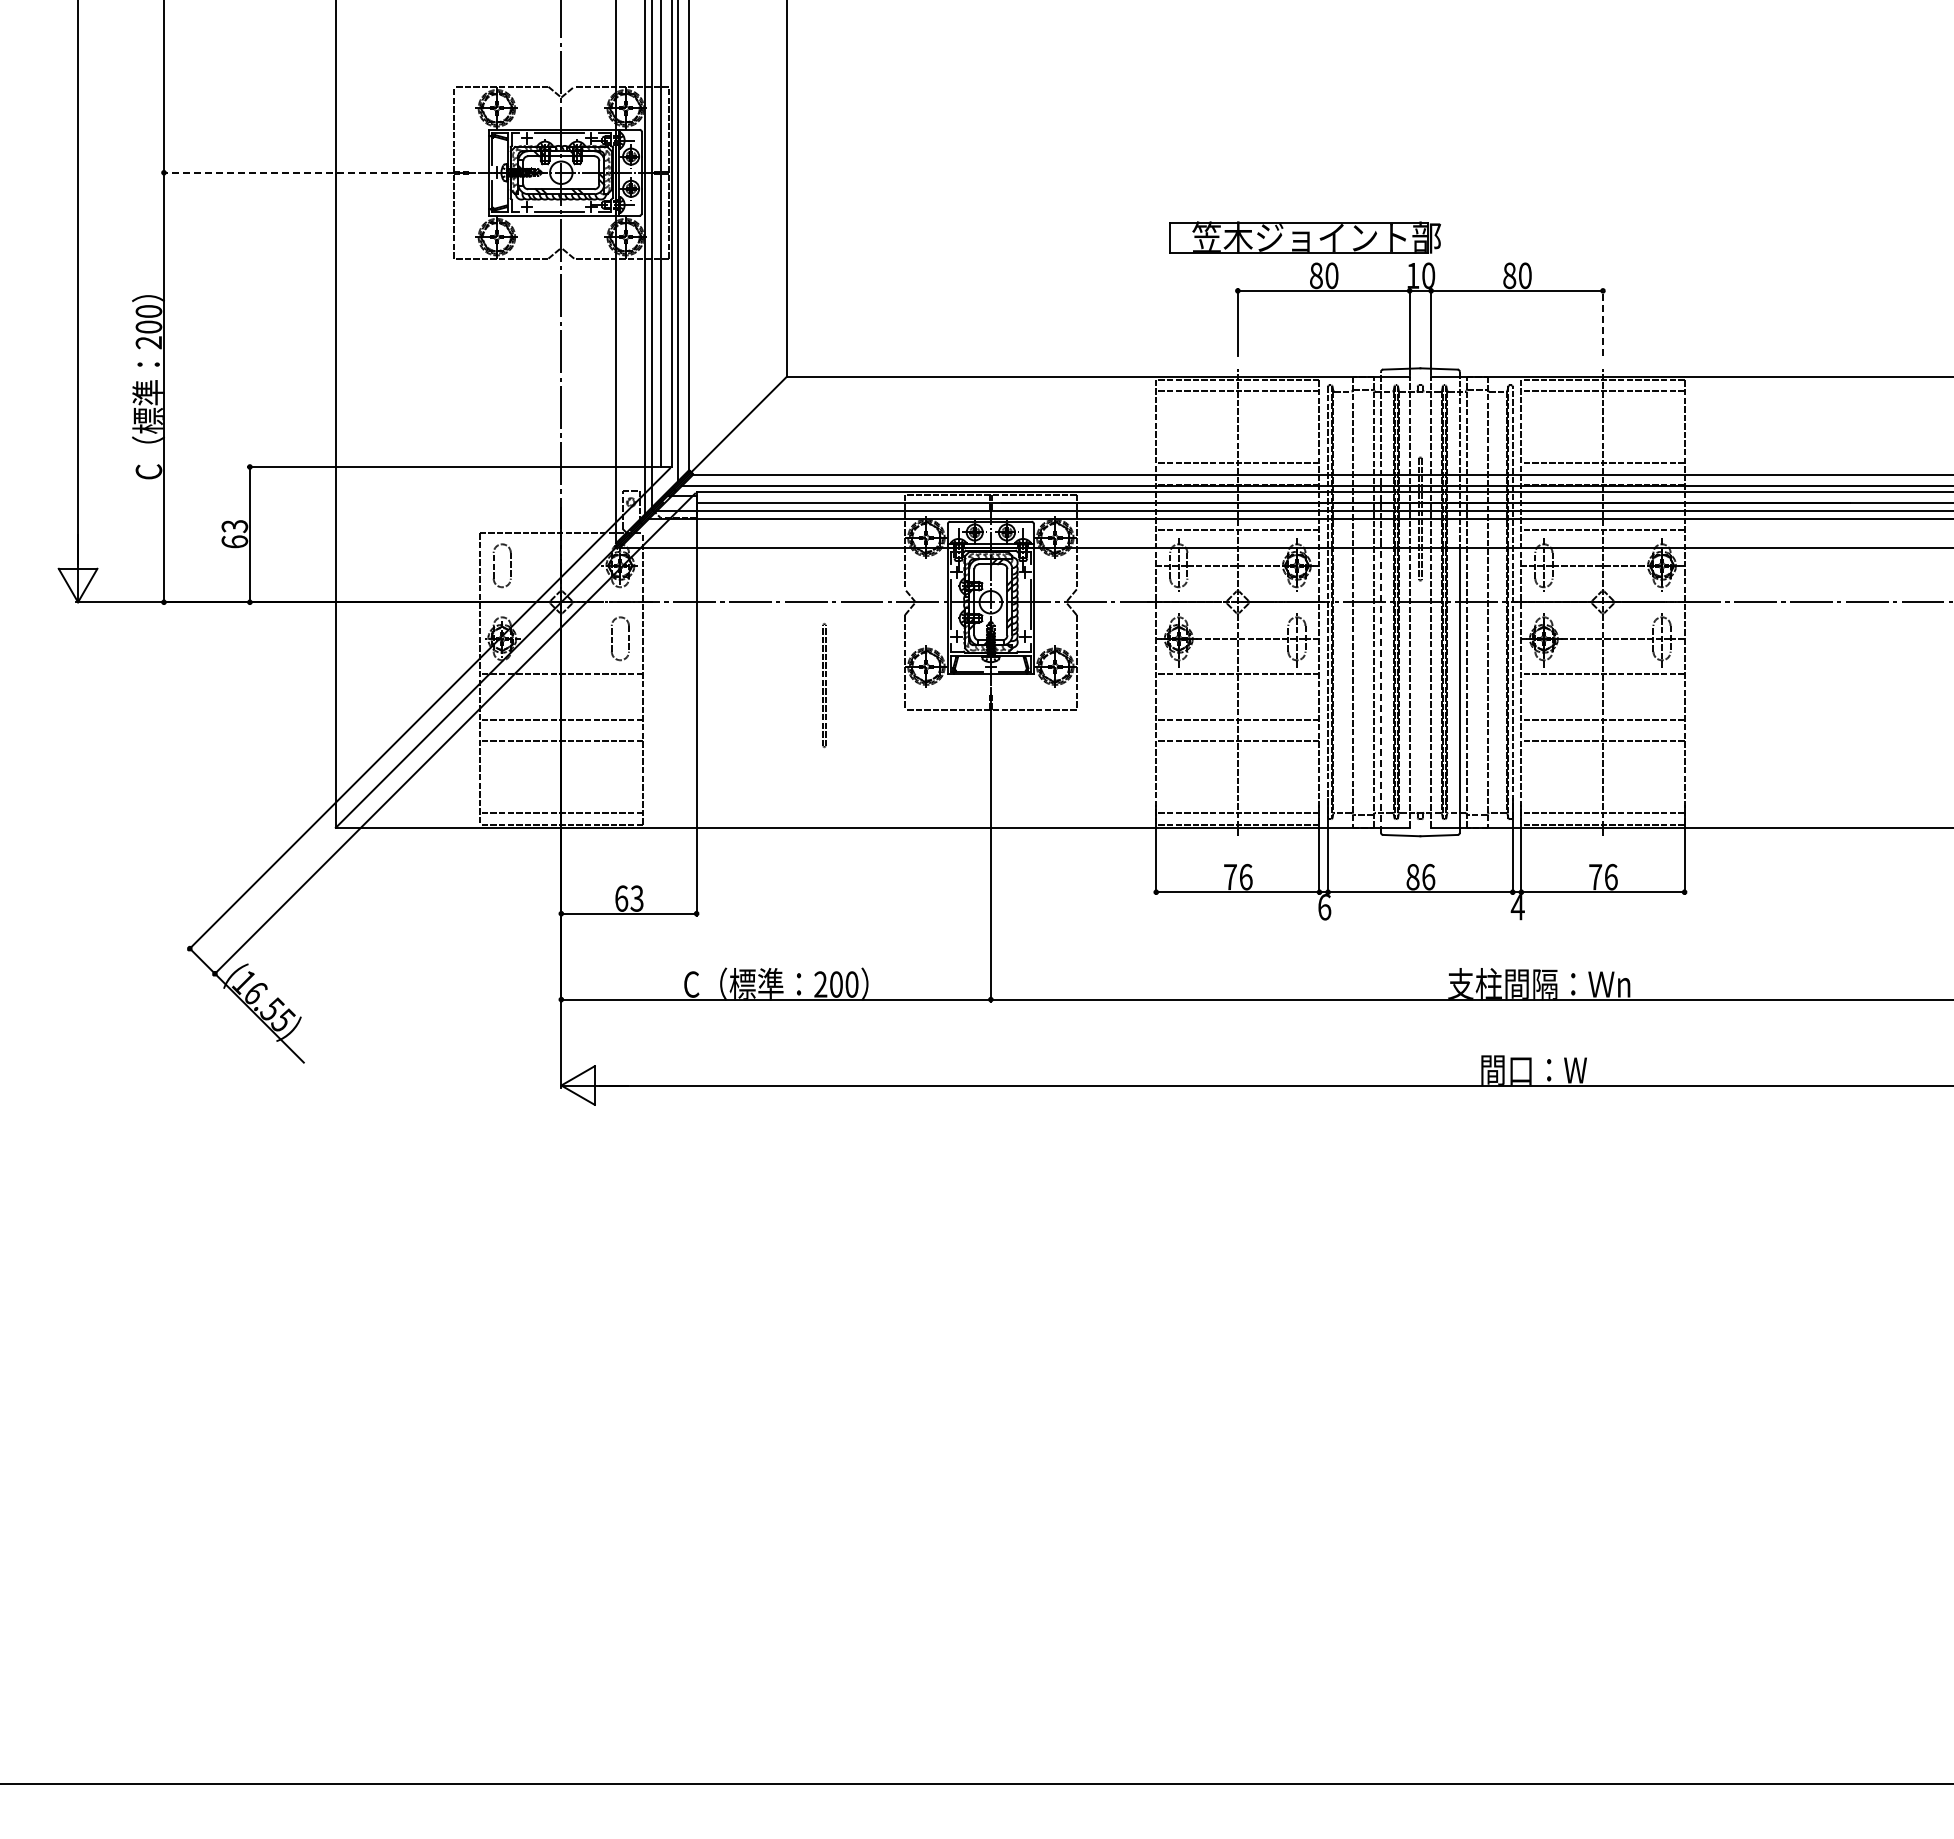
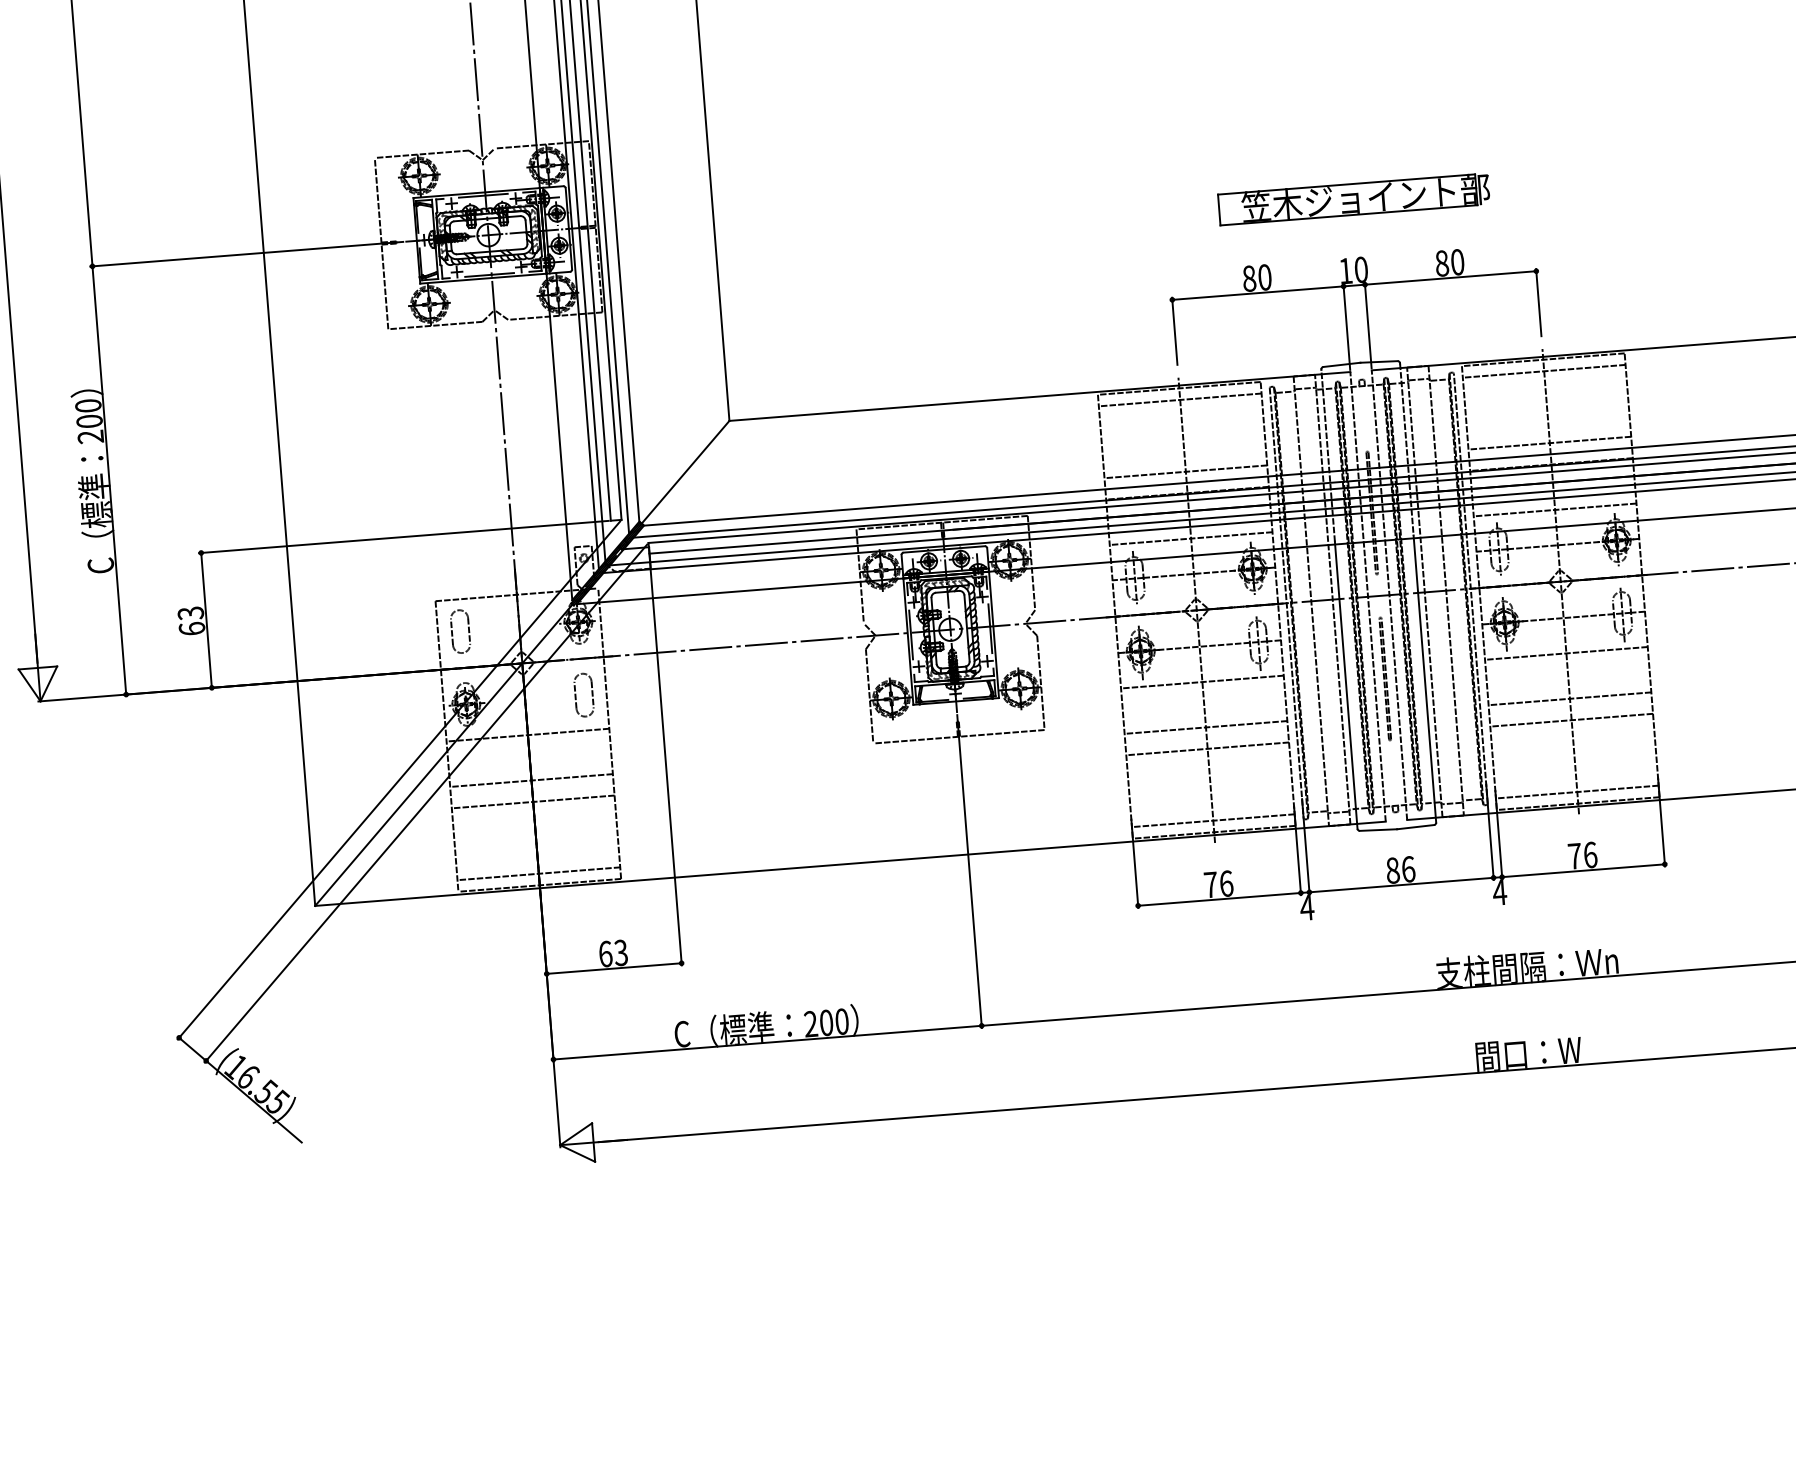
line: (318, 172) -> (246, 253), dashed -> solid
part: (1304, 237) -> (1353, 198), moved
line: (1602, 322) -> (1538, 302), dashed -> solid
line: (823, 685) -> (1384, 679), moved
line: (1380, 688) -> (1345, 685), dashed -> solid
text: (1324, 907) -> (1307, 907), 6 -> 4

